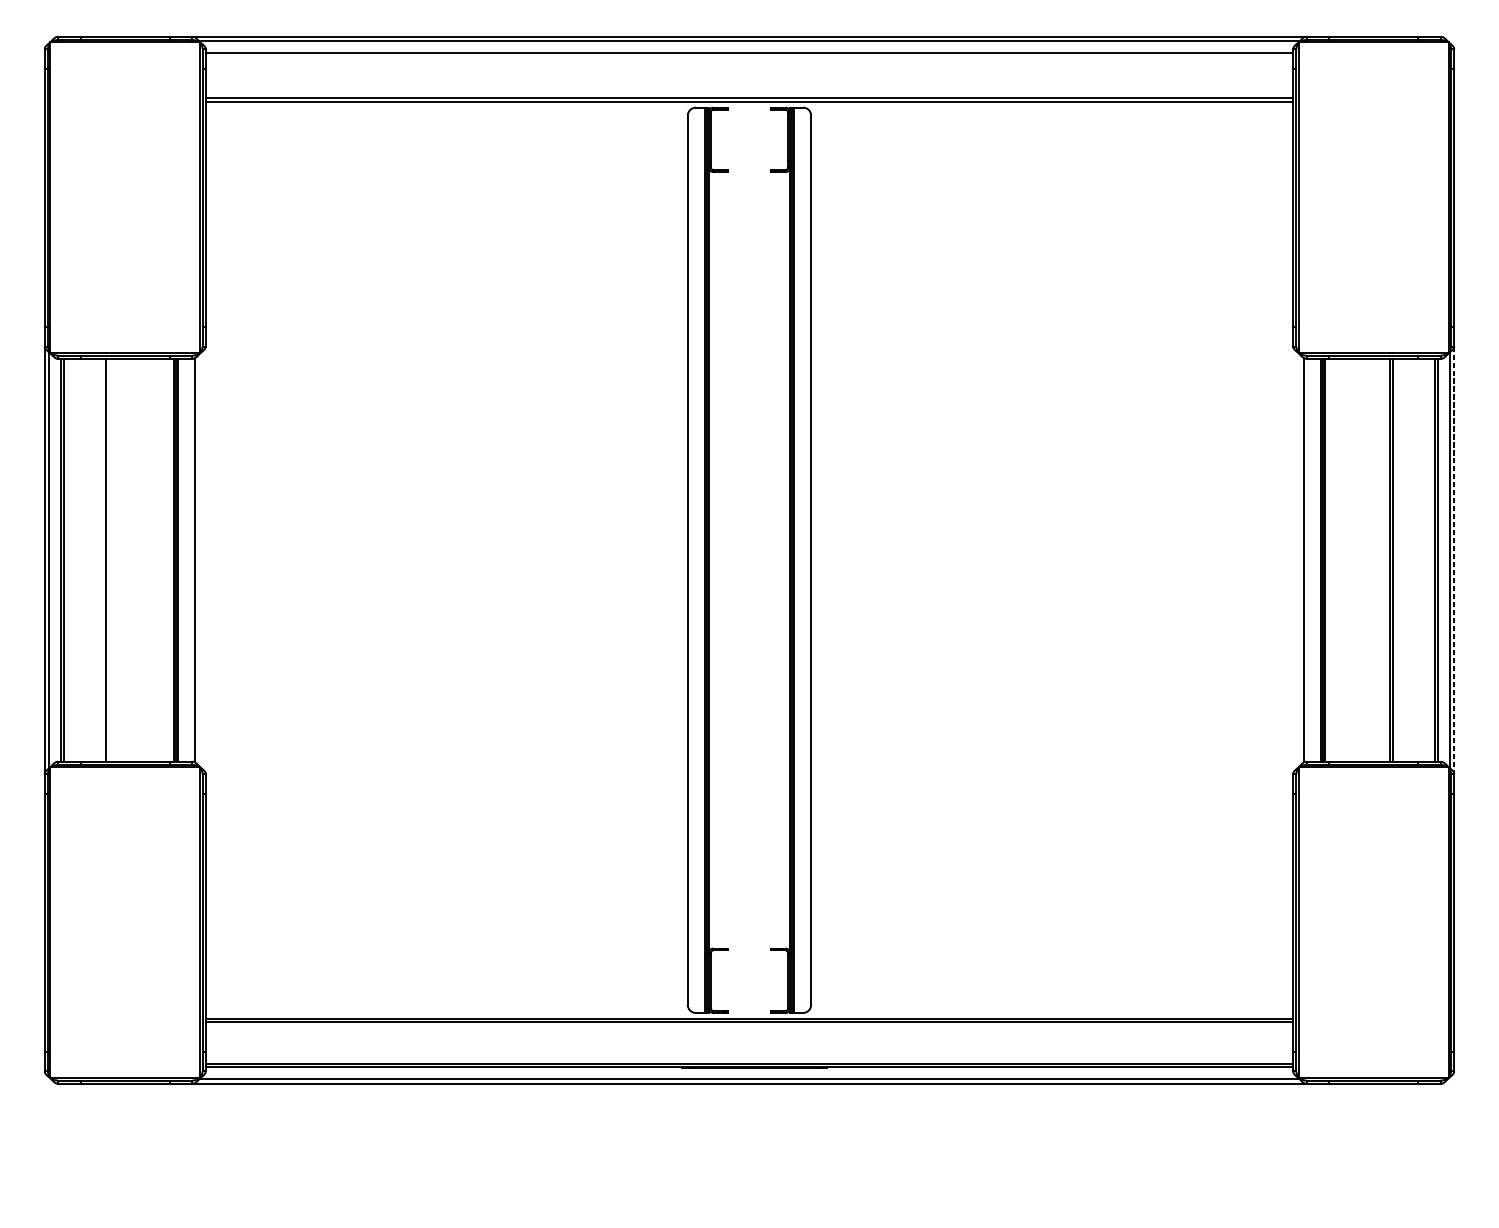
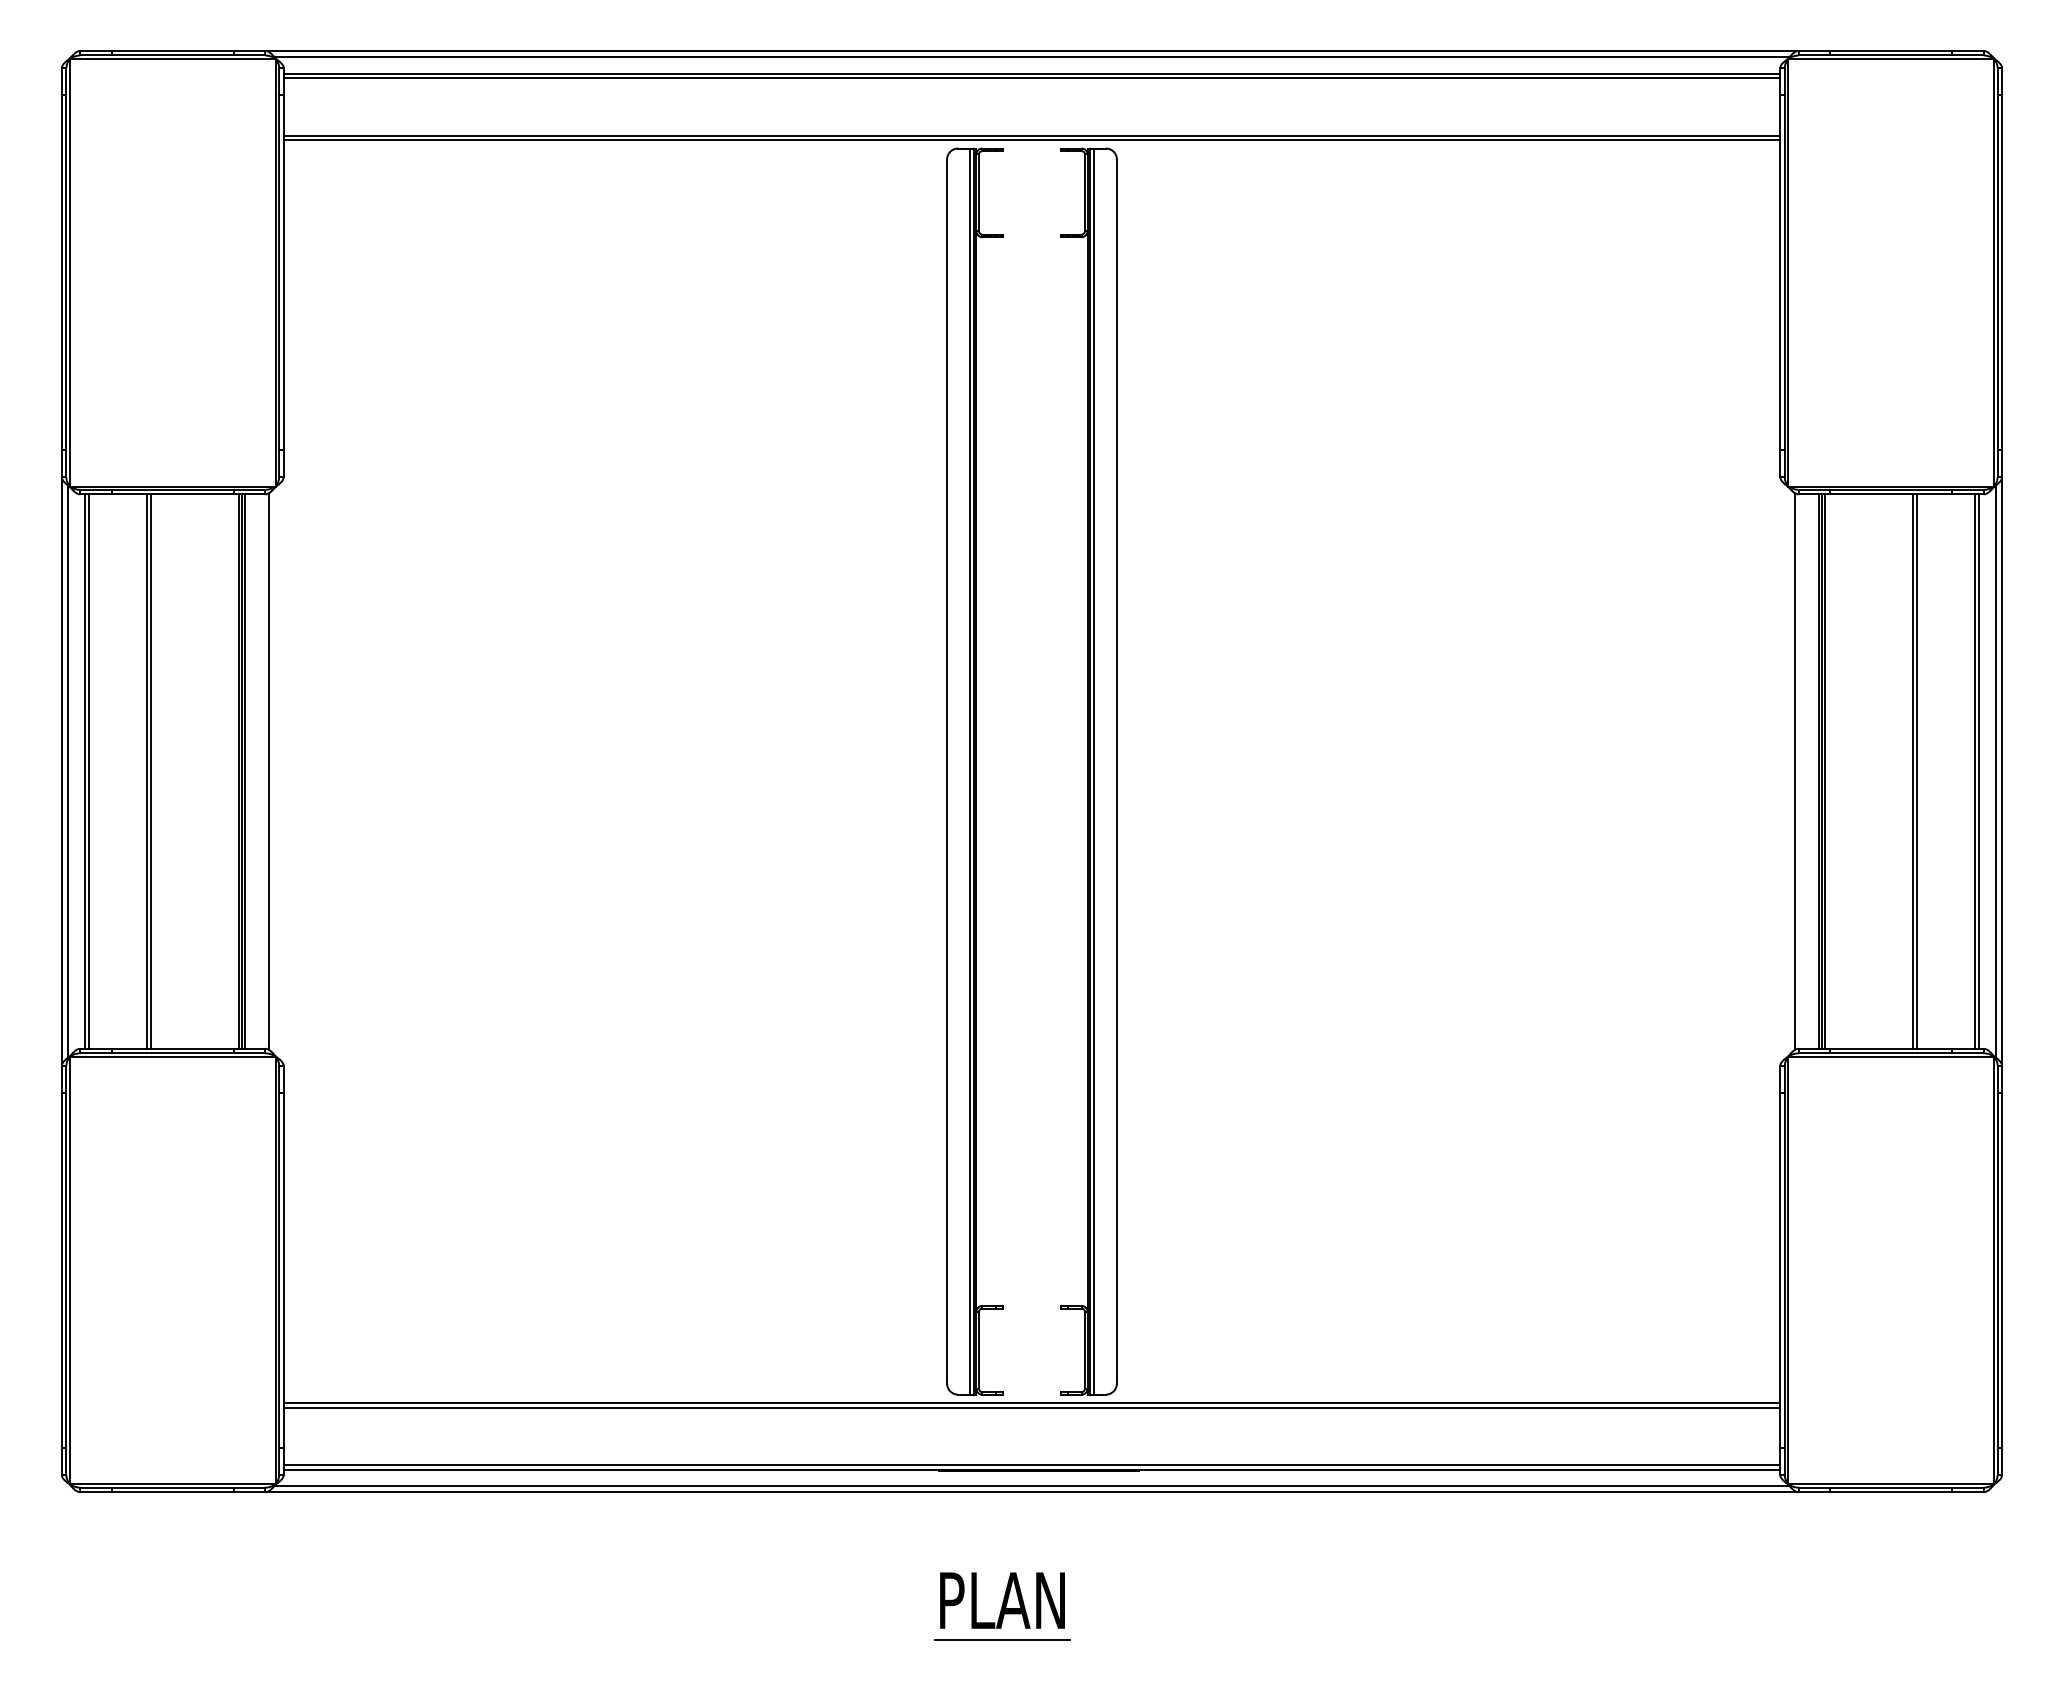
line: (749, 56) -> (1031, 78), added
line: (109, 560) -> (151, 771), added
line: (1454, 560) -> (2002, 772), dashed -> solid
part: (728, 1166) -> (1002, 1606), added

